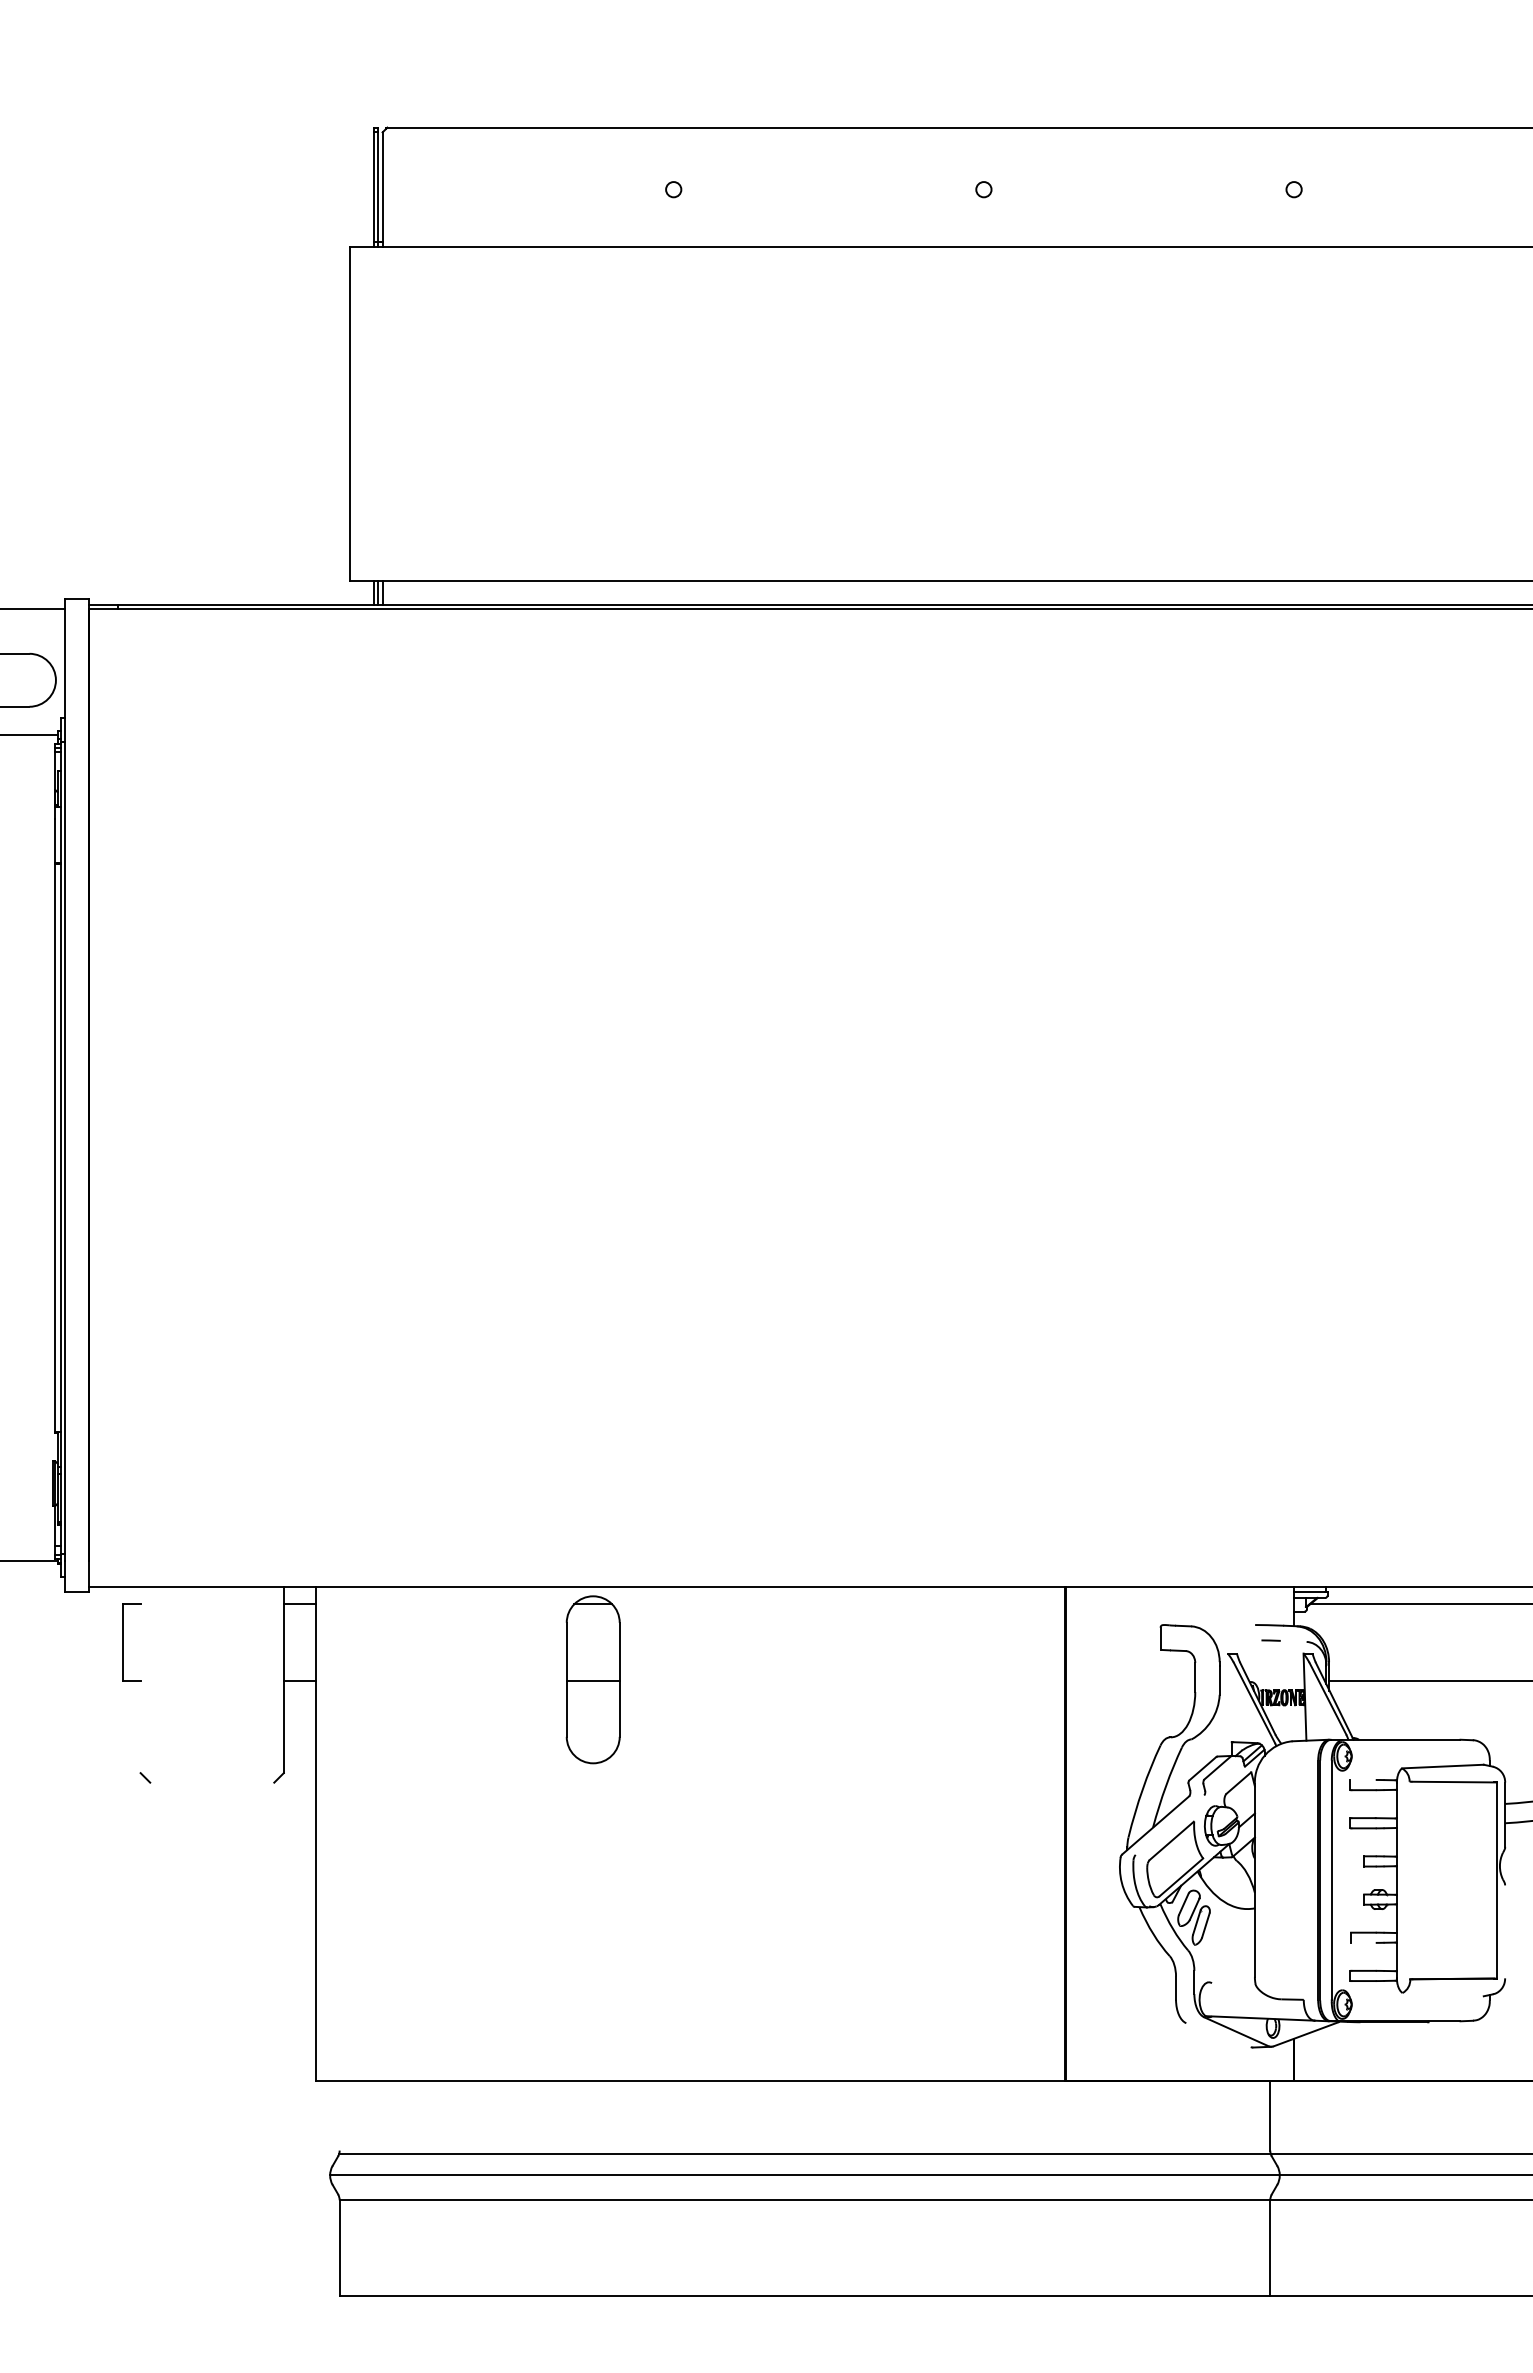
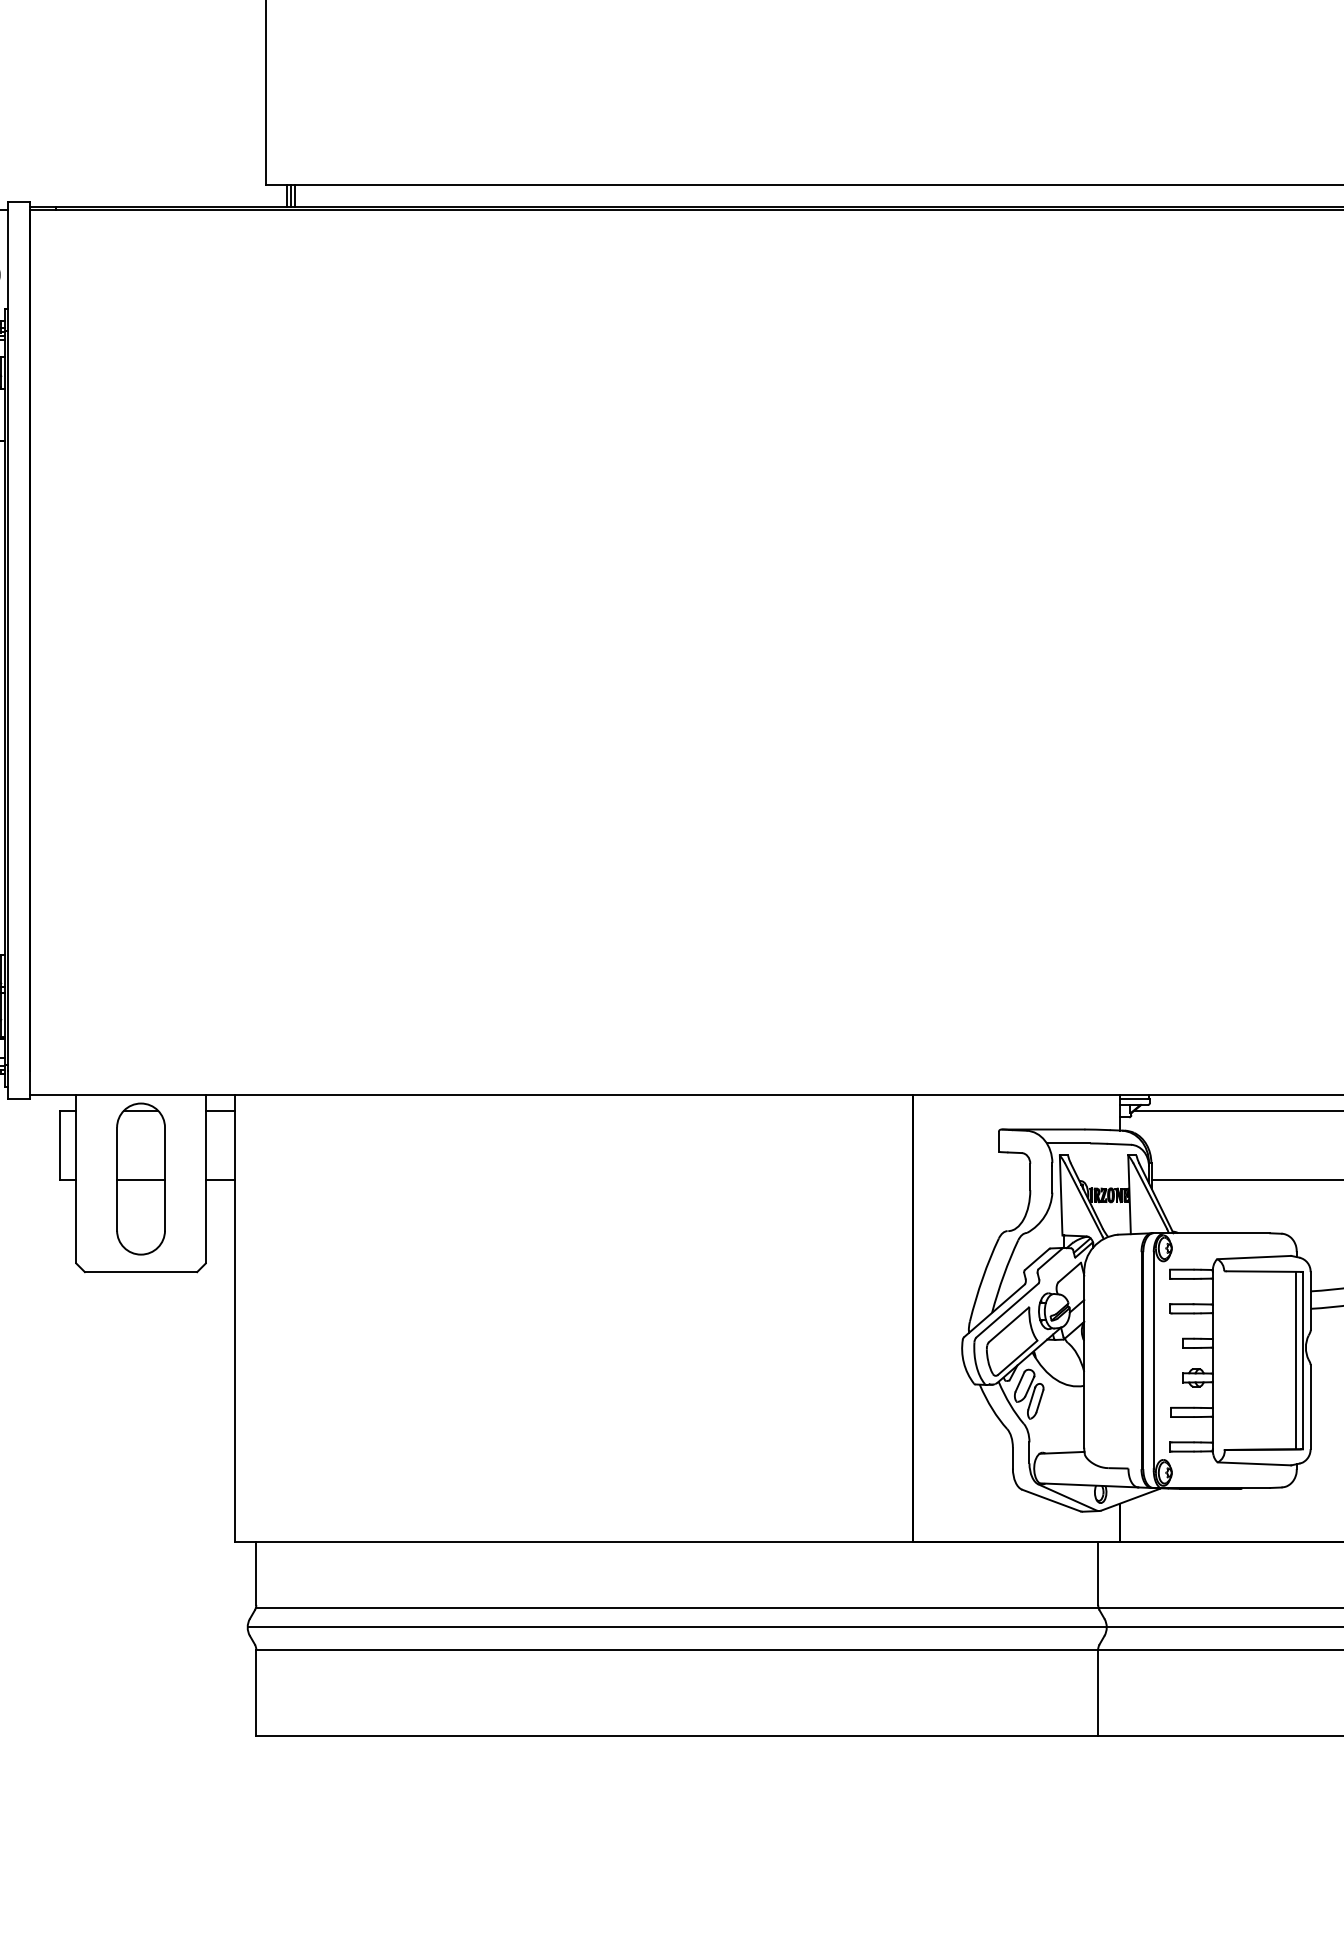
line: (1209, 1625) -> (1043, 1129), added
line: (1237, 1640) -> (1068, 1143), added
line: (1293, 1640) -> (1119, 1143), added
part: (592, 1679) -> (140, 1178), moved
line: (140, 1680) -> (76, 1179), added
line: (1228, 1697) -> (1060, 1195), added
line: (1362, 1779) -> (1181, 1269), added
line: (212, 1782) -> (141, 1271), added
line: (1169, 1824) -> (1006, 1309), added
line: (1489, 1880) -> (1296, 1360), added
line: (1505, 1931) -> (1310, 1406), added
line: (1363, 1942) -> (1182, 1416), added
line: (1230, 1982) -> (1062, 1452), added
line: (1442, 1994) -> (1253, 1463), added
line: (1218, 2035) -> (1051, 1500), added
line: (339, 2115) -> (256, 1573), added

